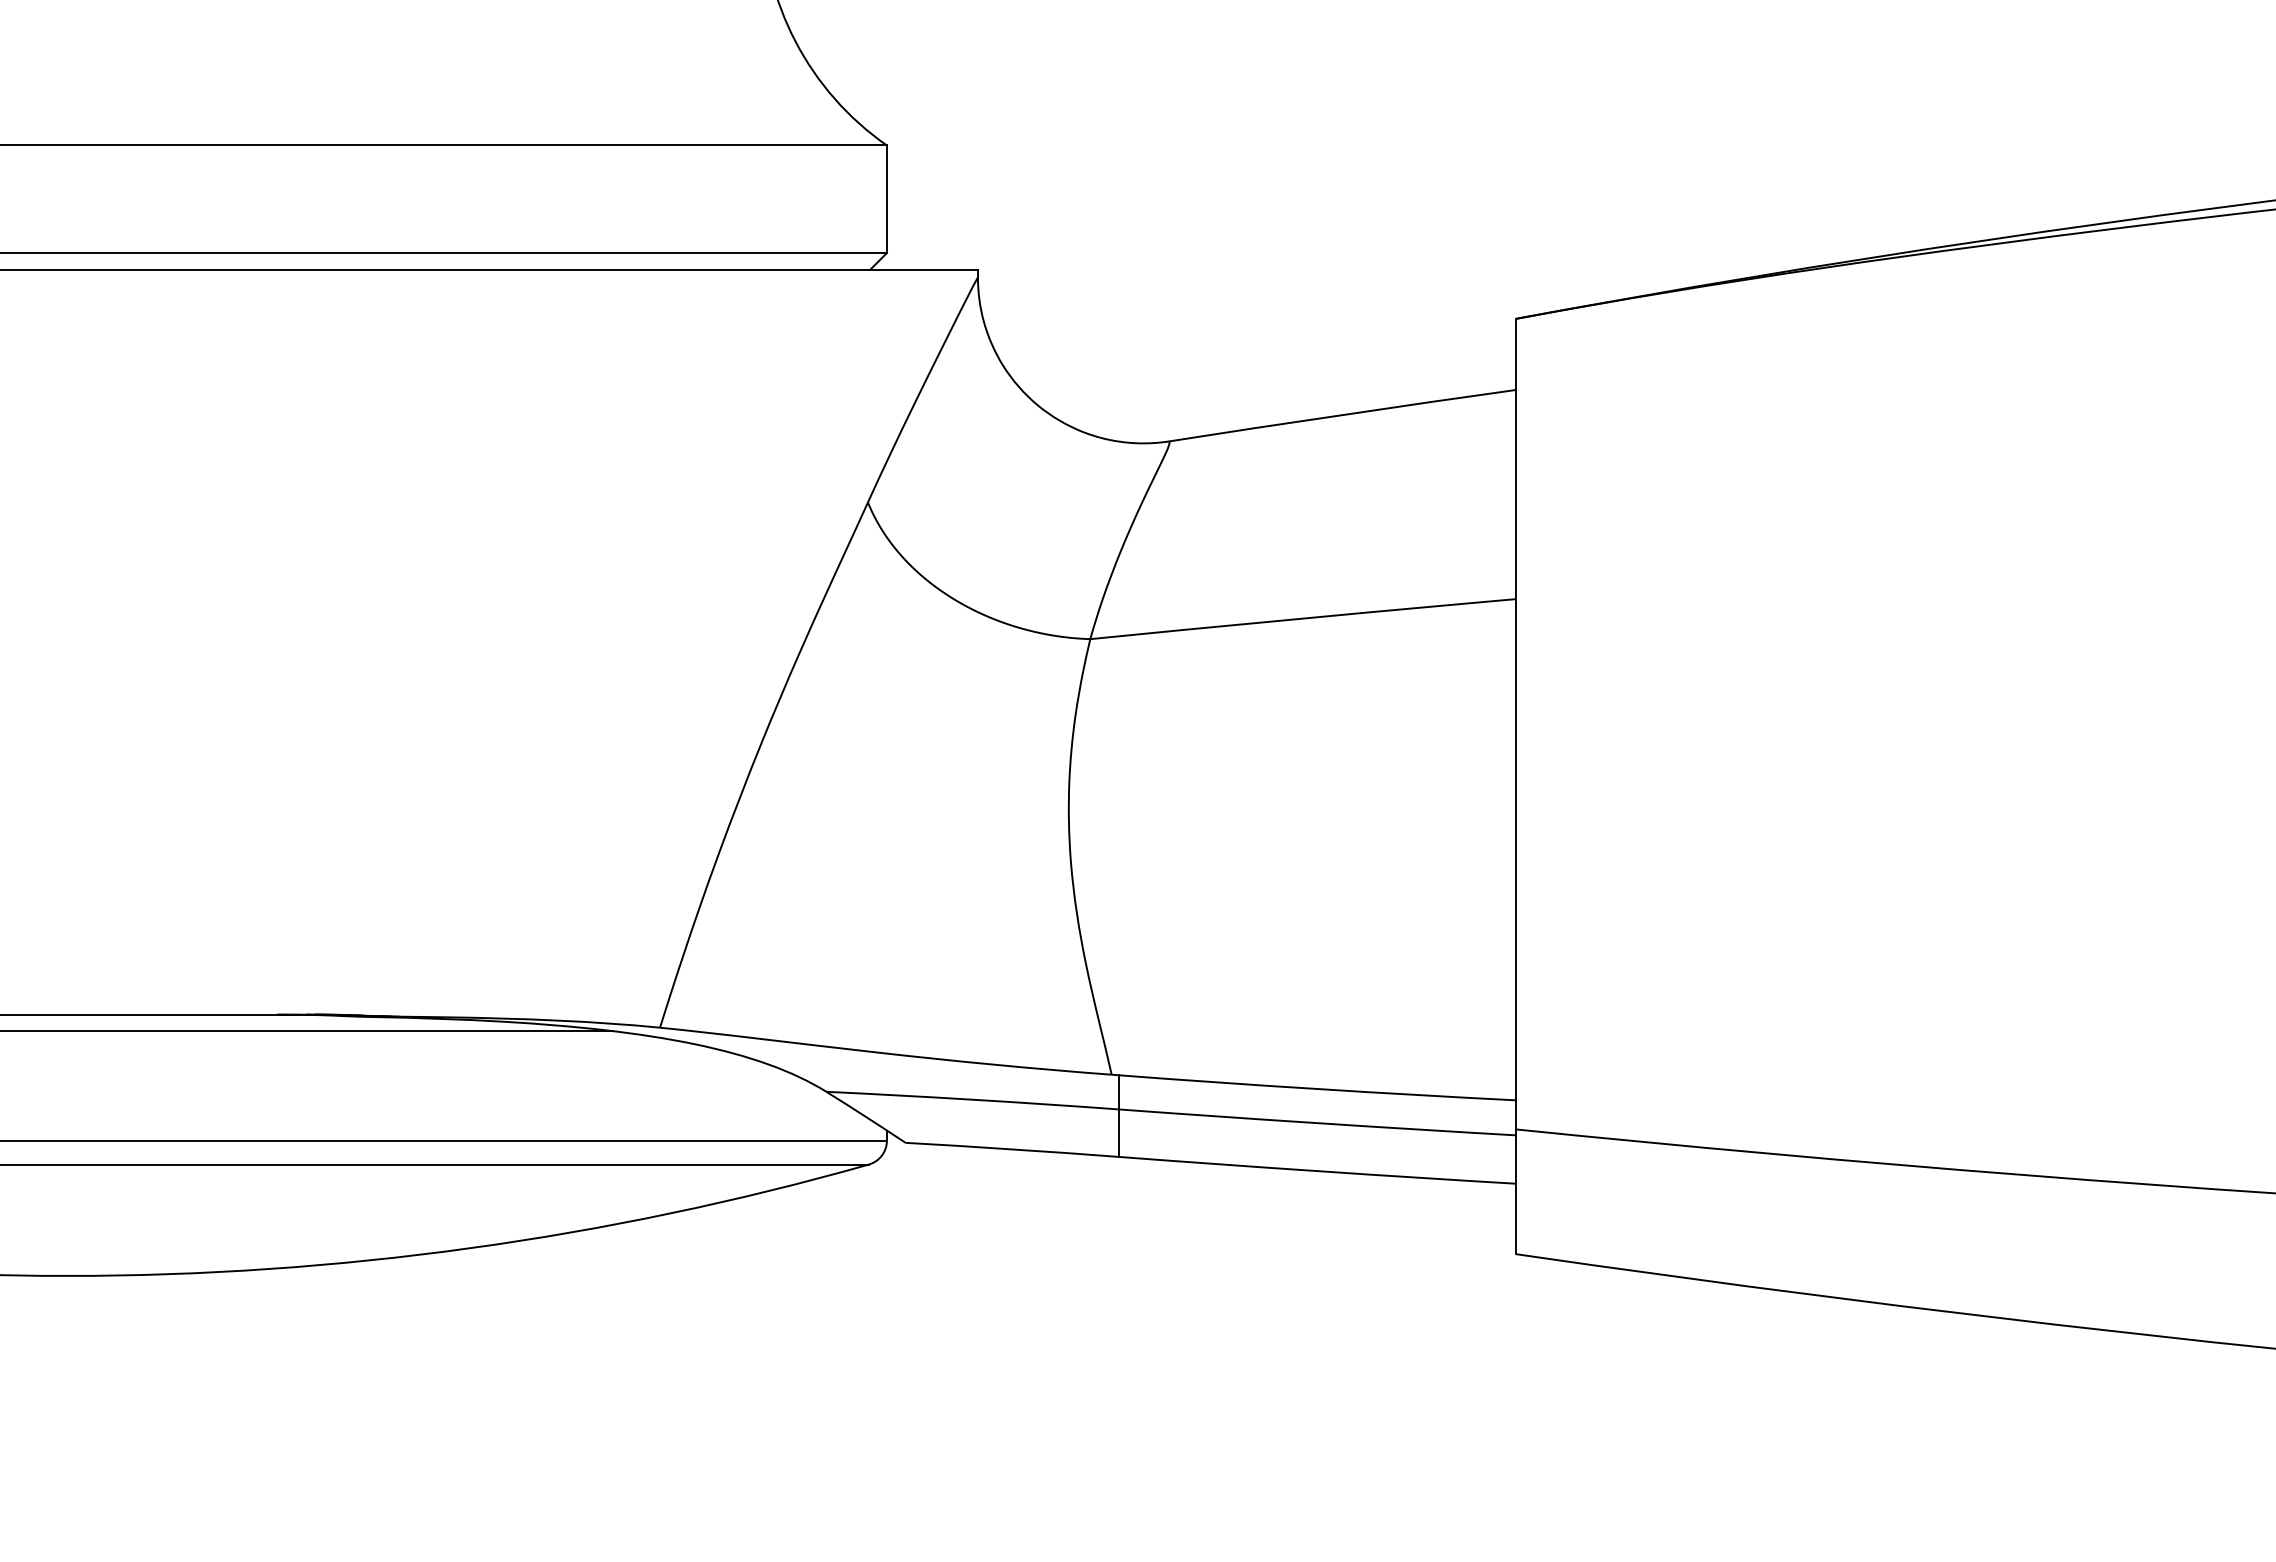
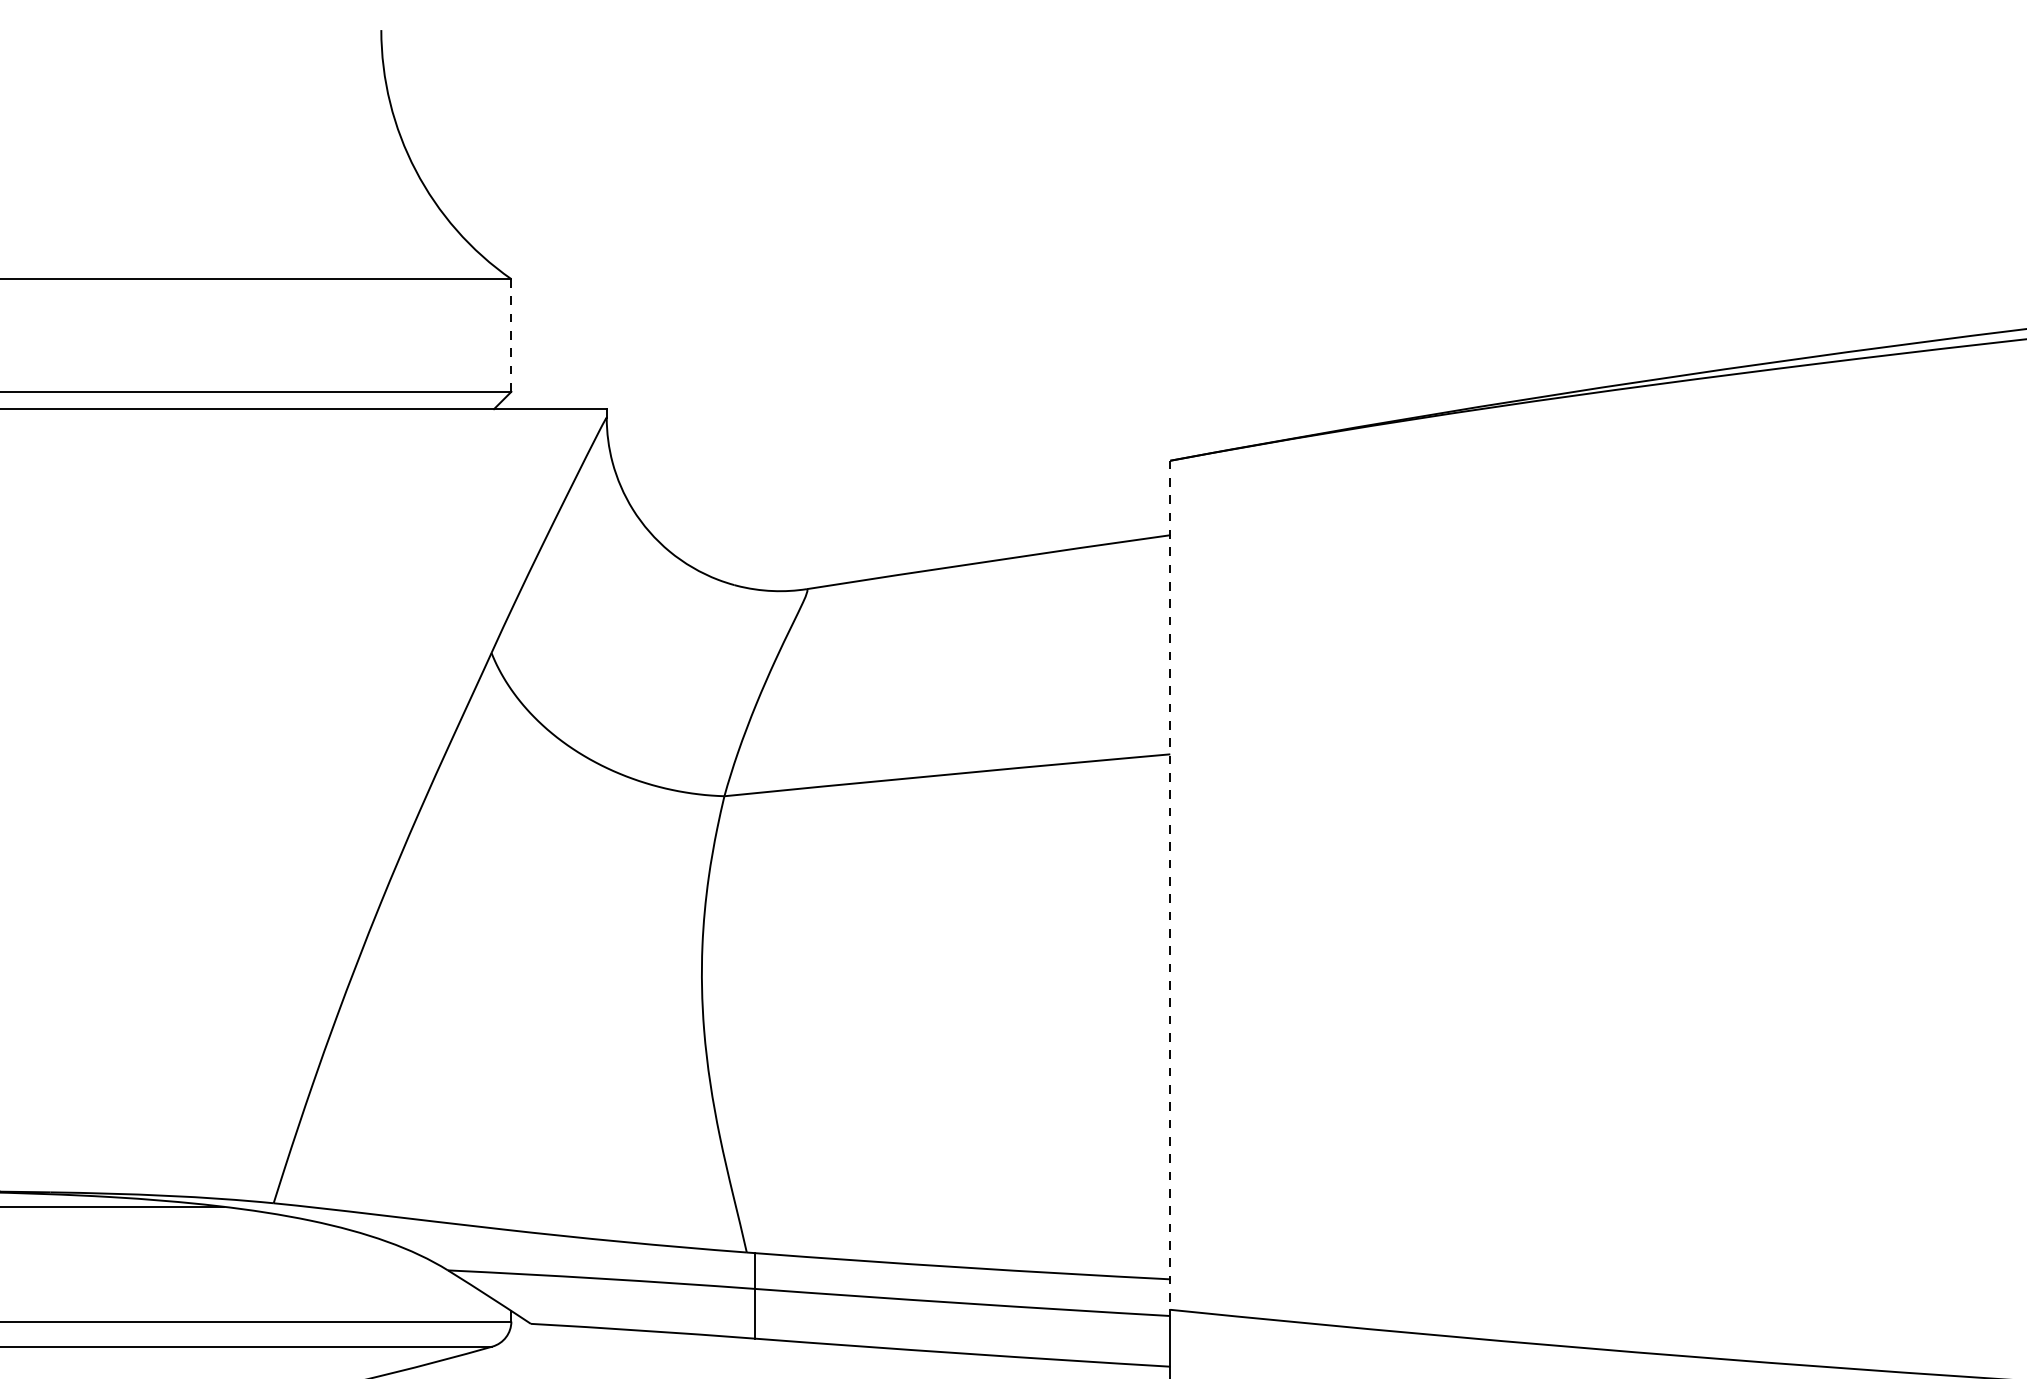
line: (886, 199) -> (510, 335), solid -> dashed
line: (1515, 724) -> (1169, 885), solid -> dashed

